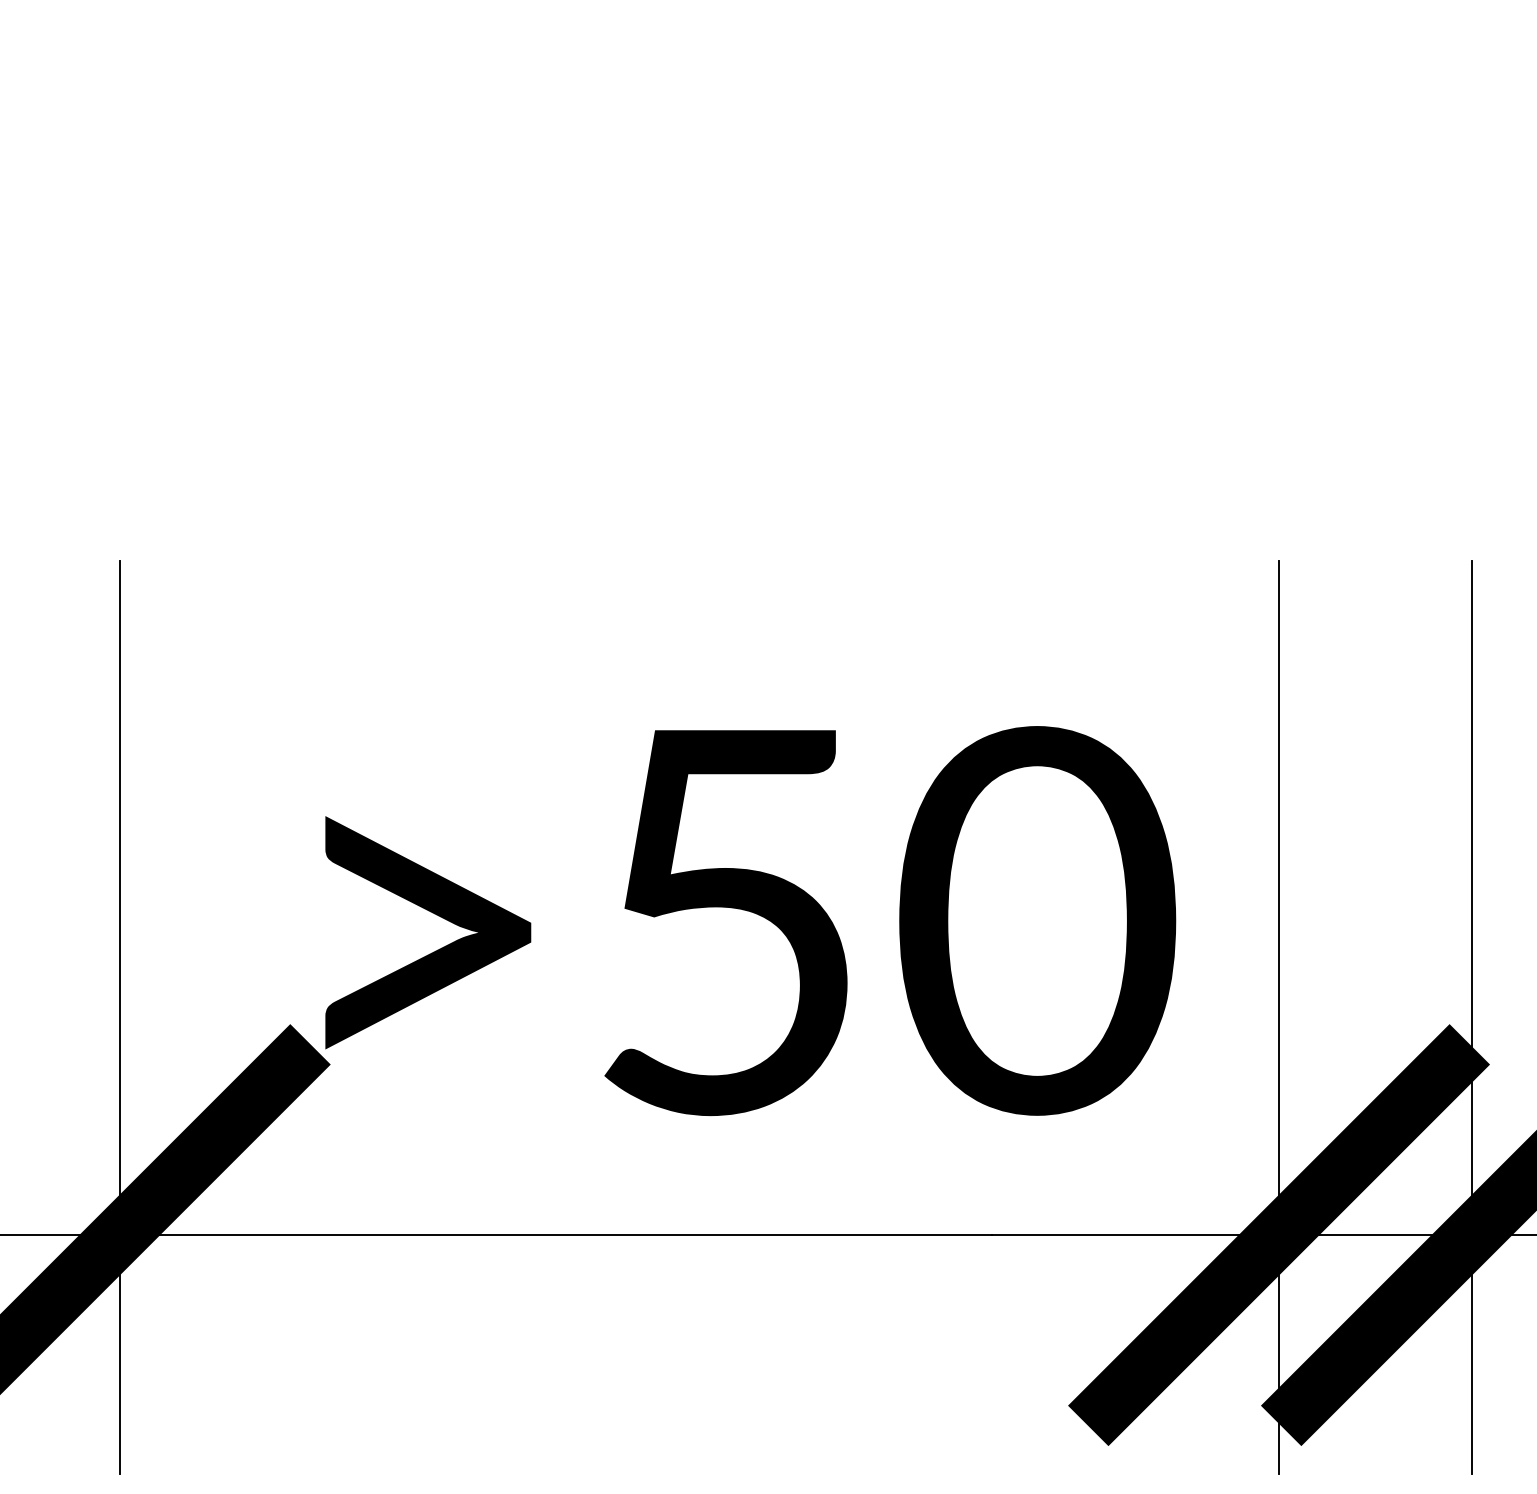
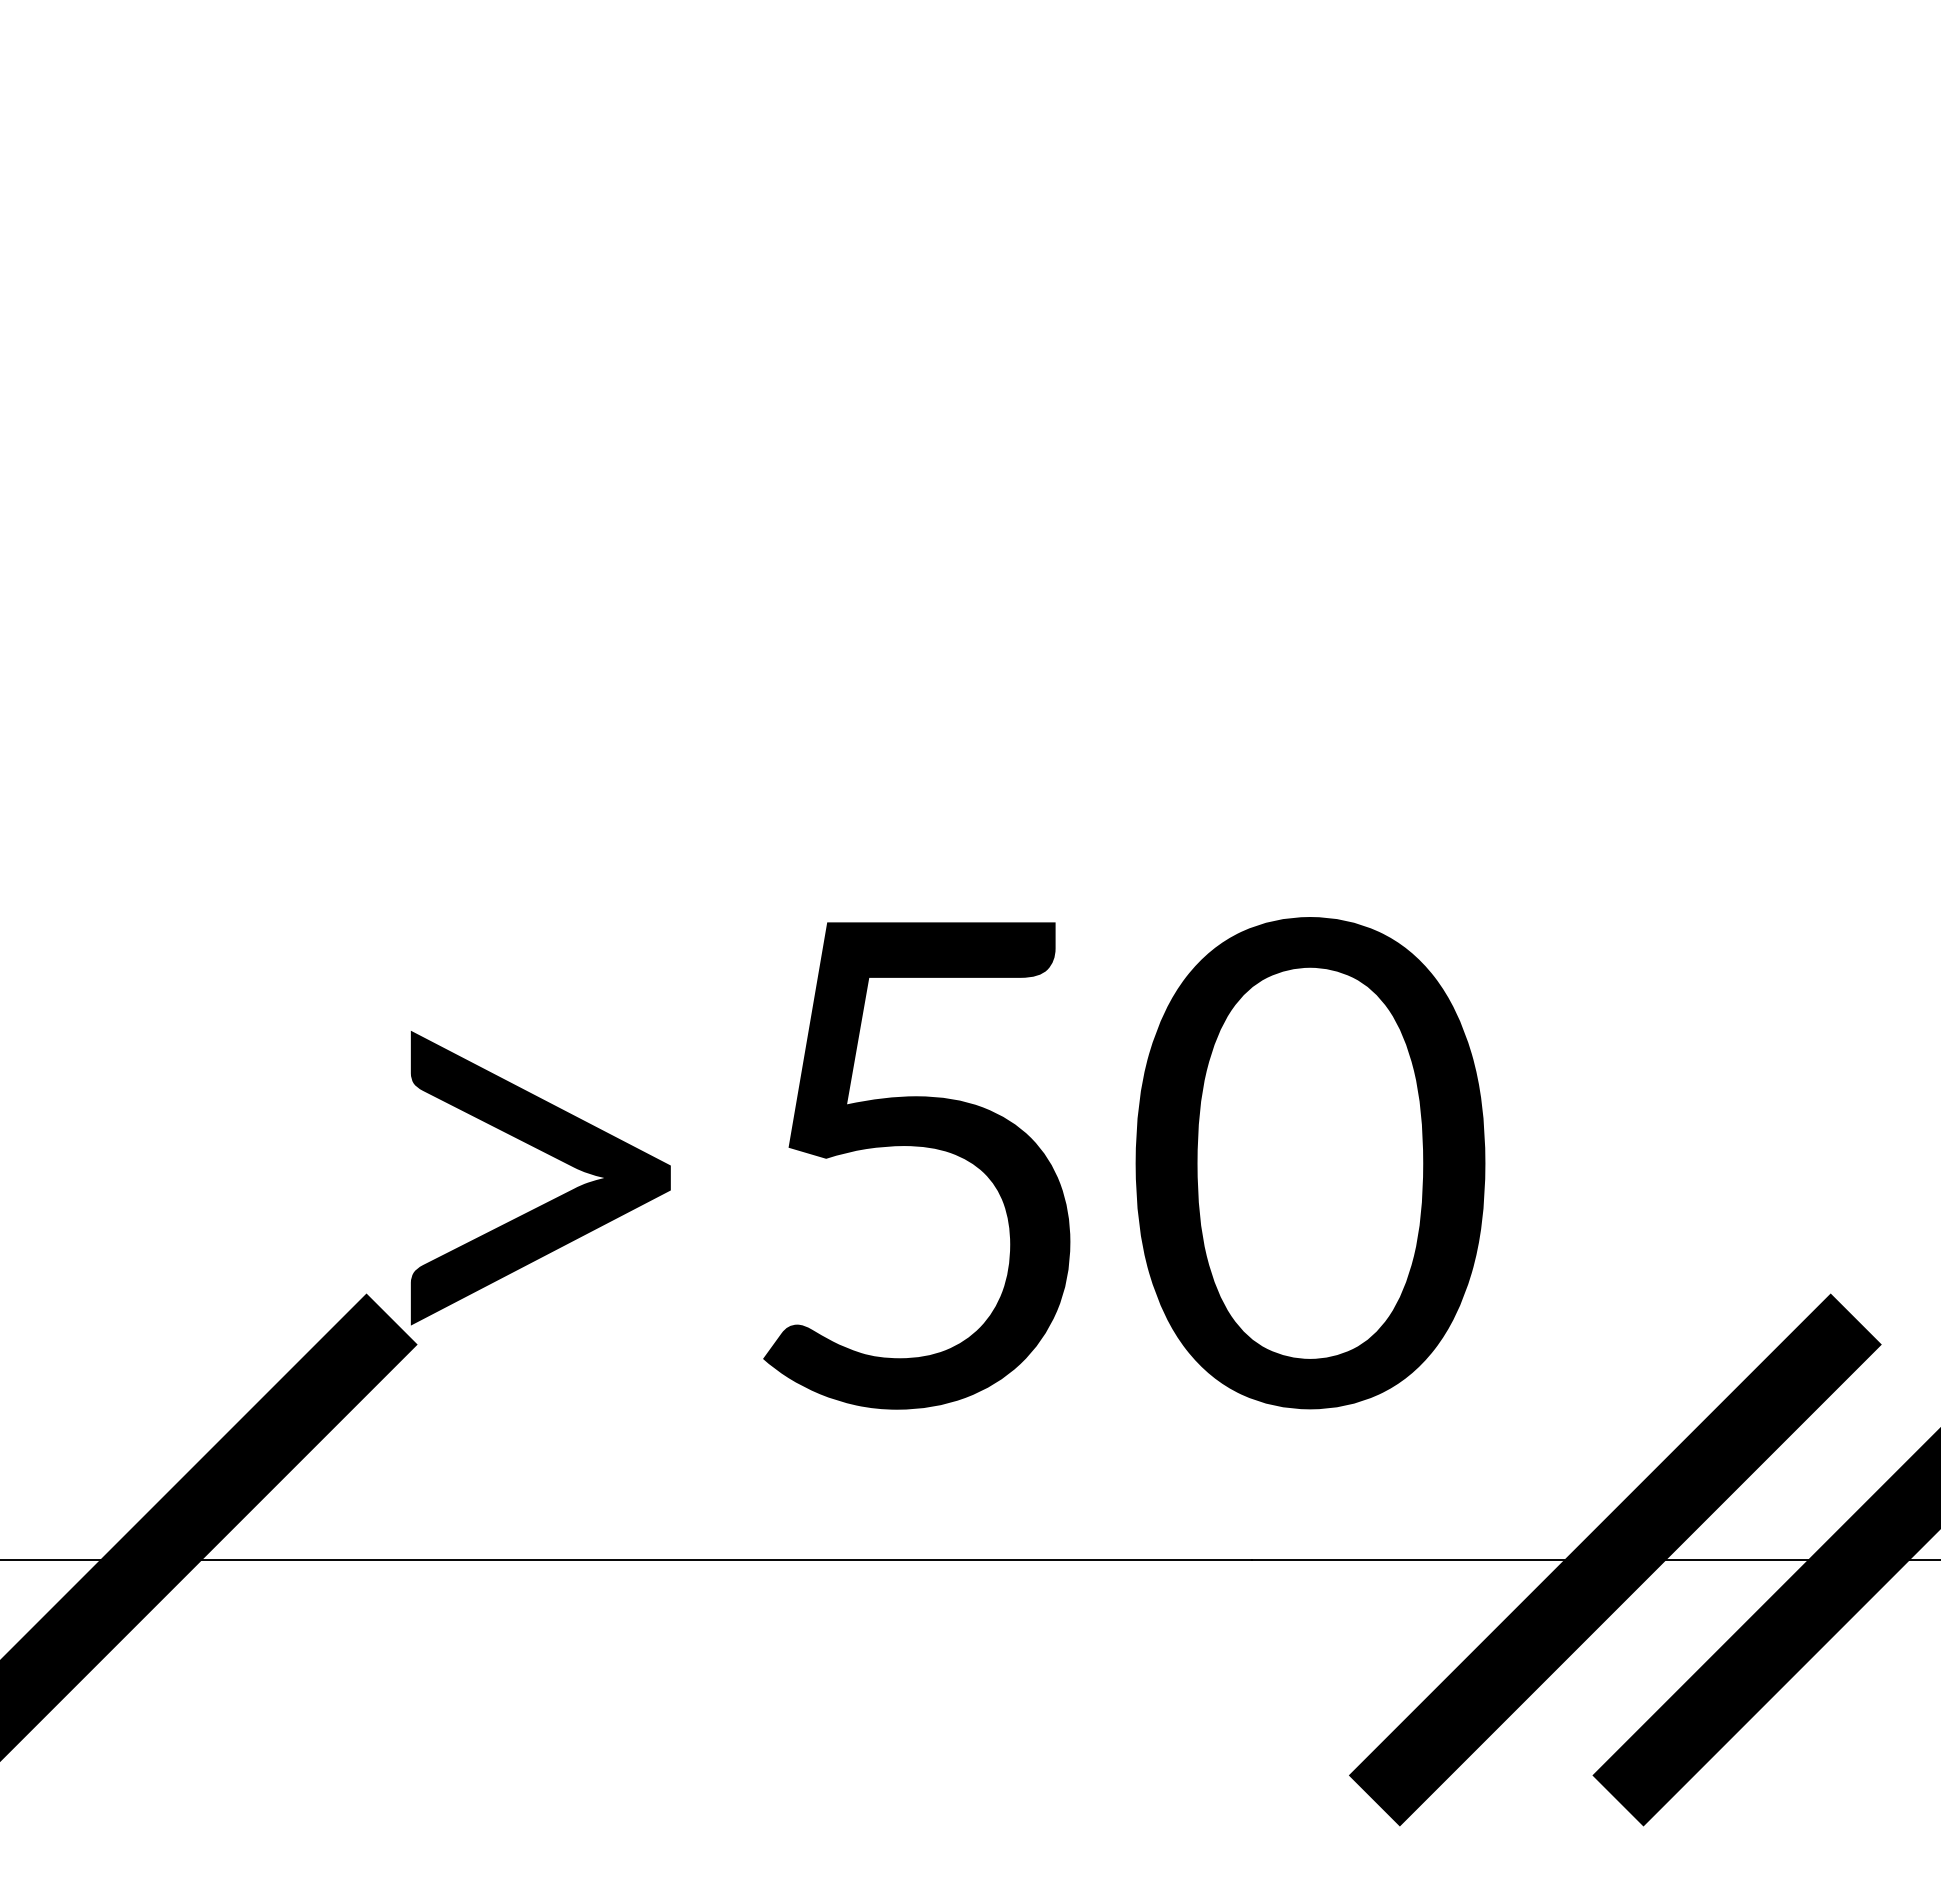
line: (119, 1017) -> (150, 1285), removed
line: (1279, 1017) -> (1615, 1285), removed
line: (1471, 1017) -> (1858, 1285), removed

